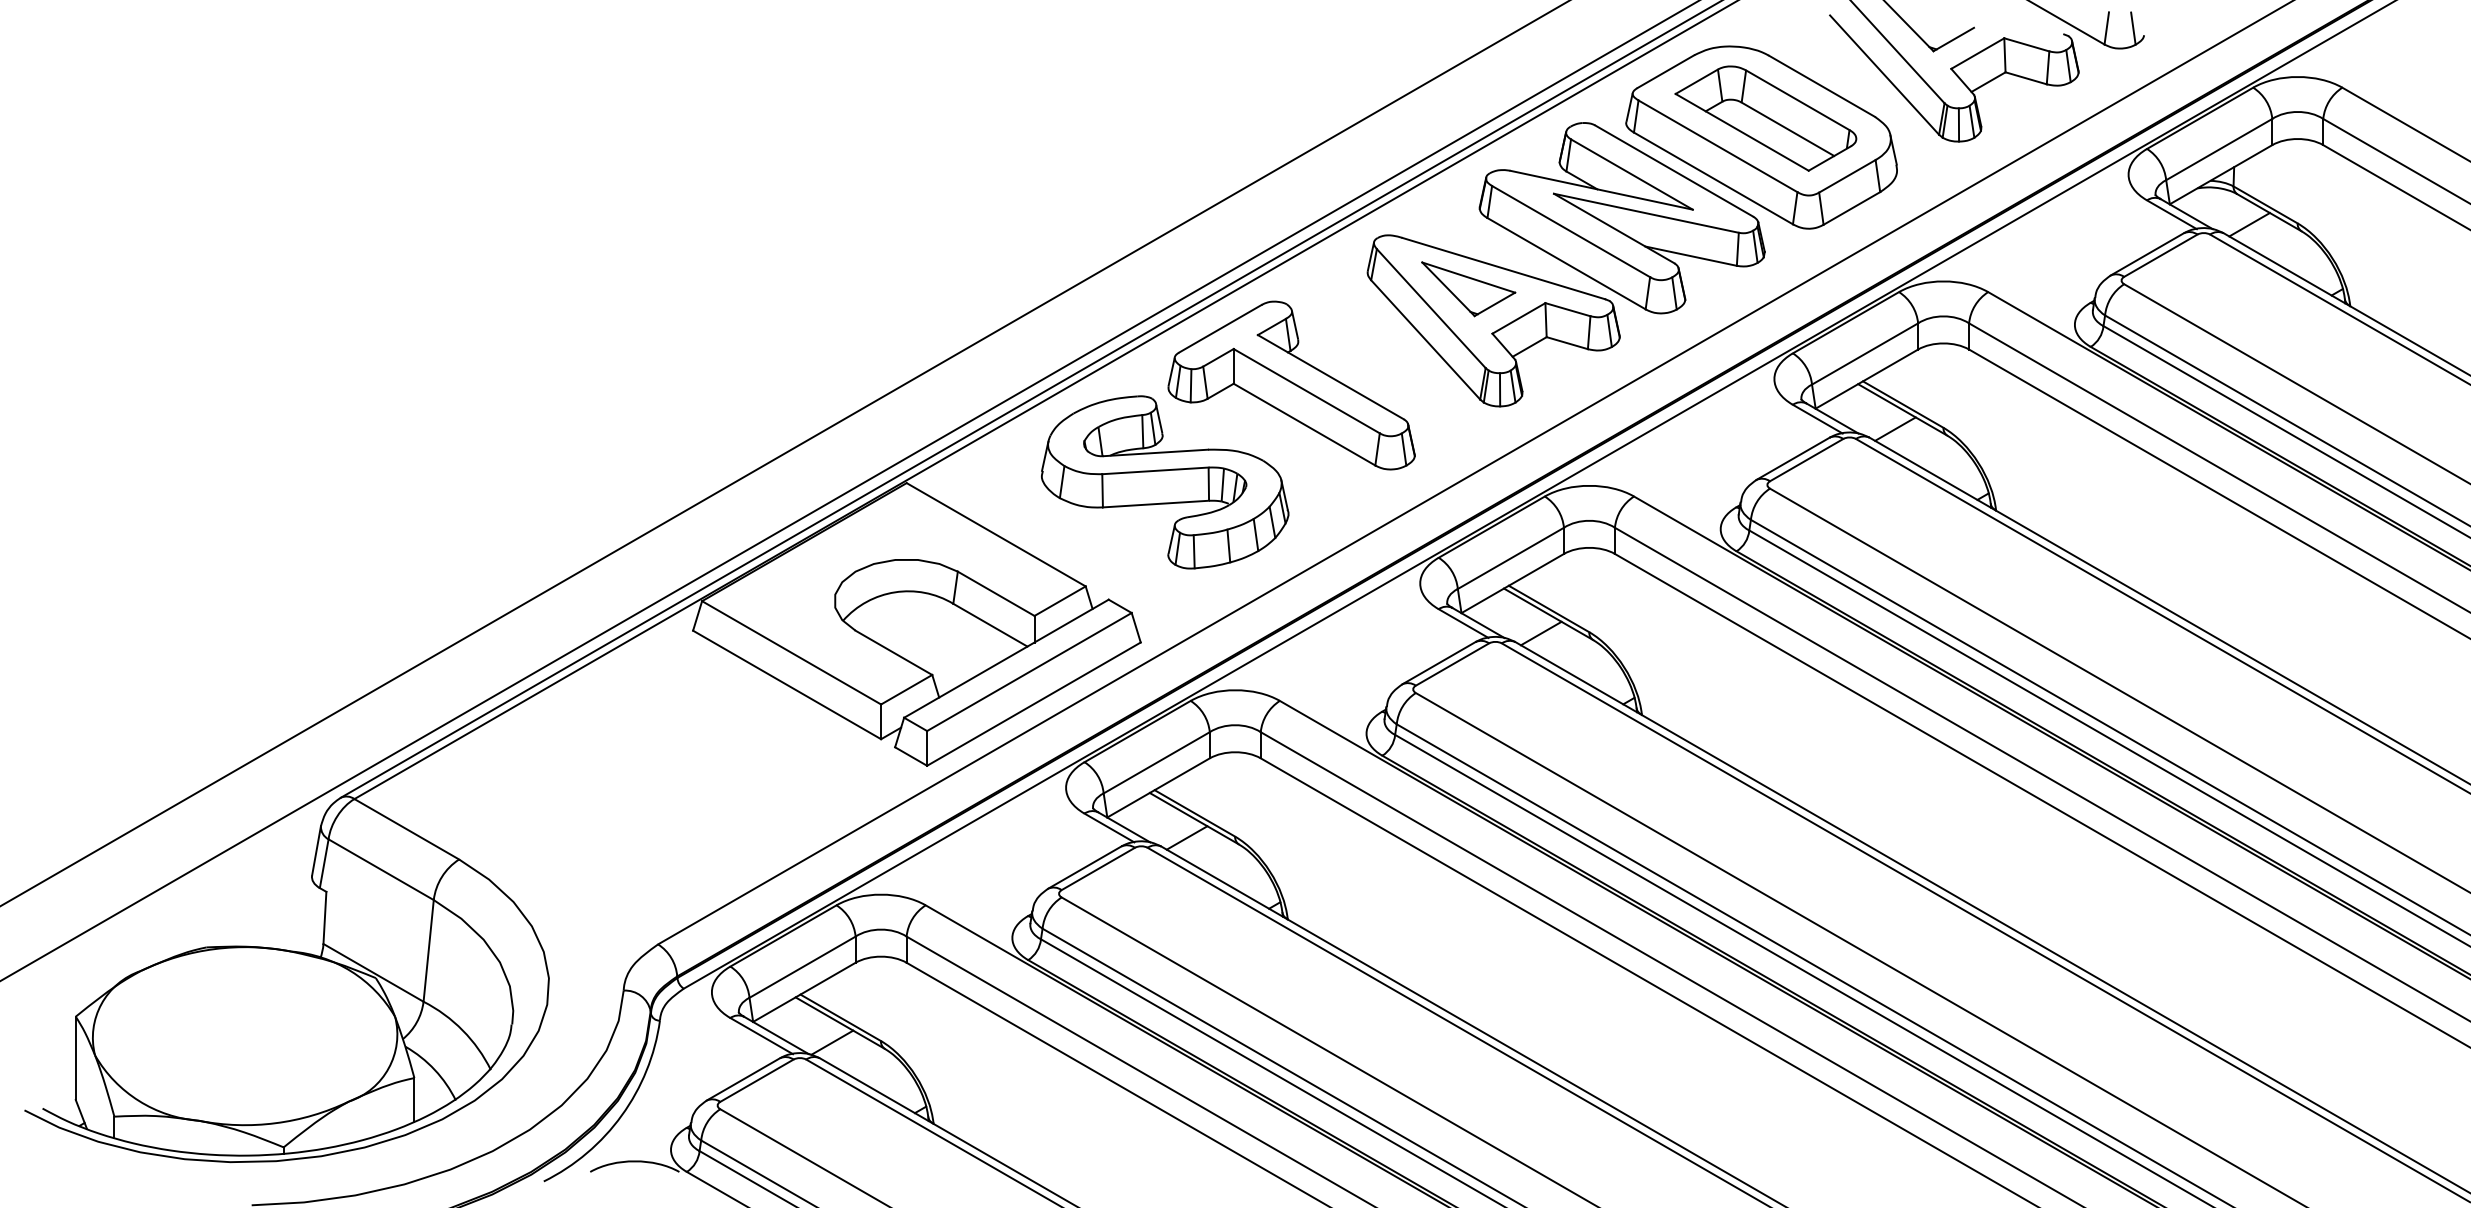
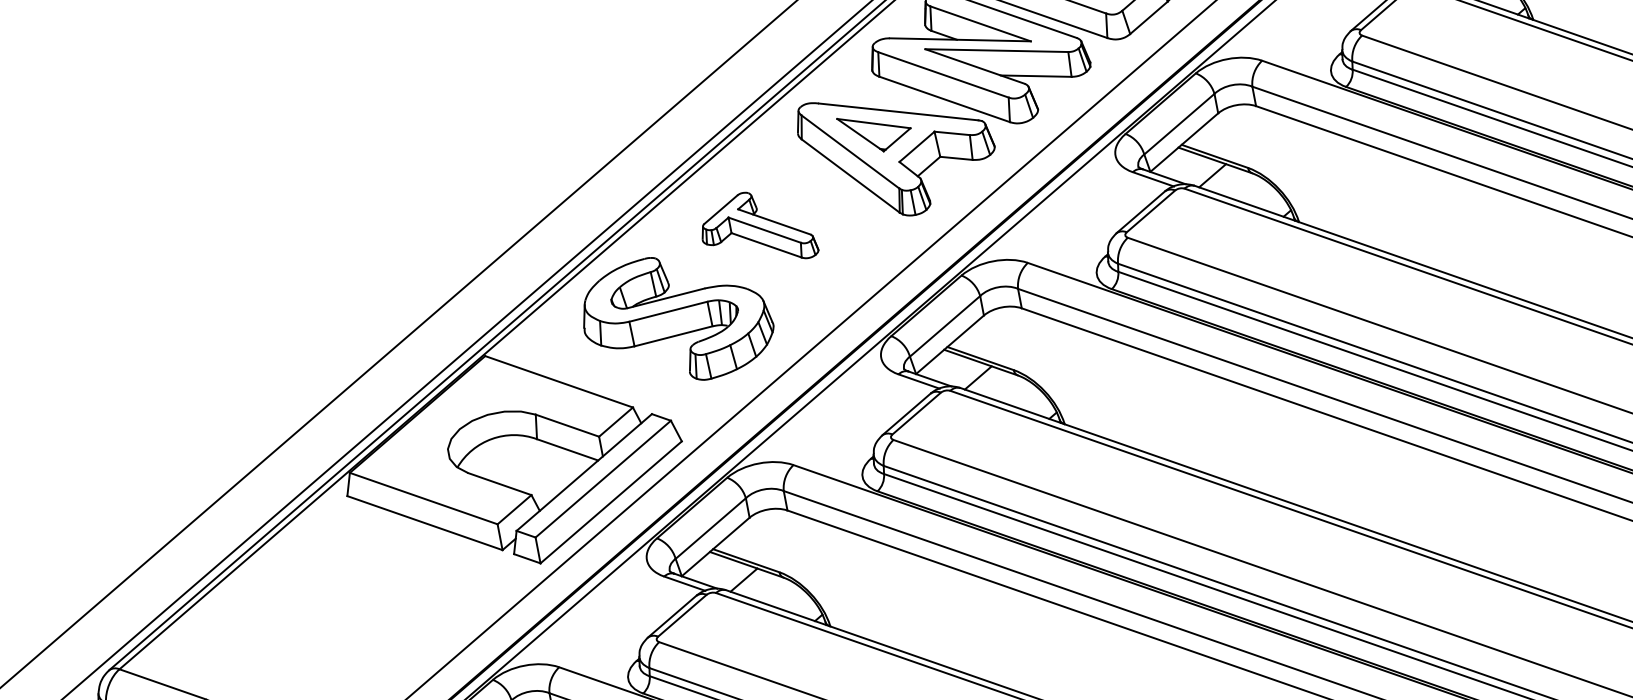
part: (1291, 385) -> (757, 228), size x0.6

